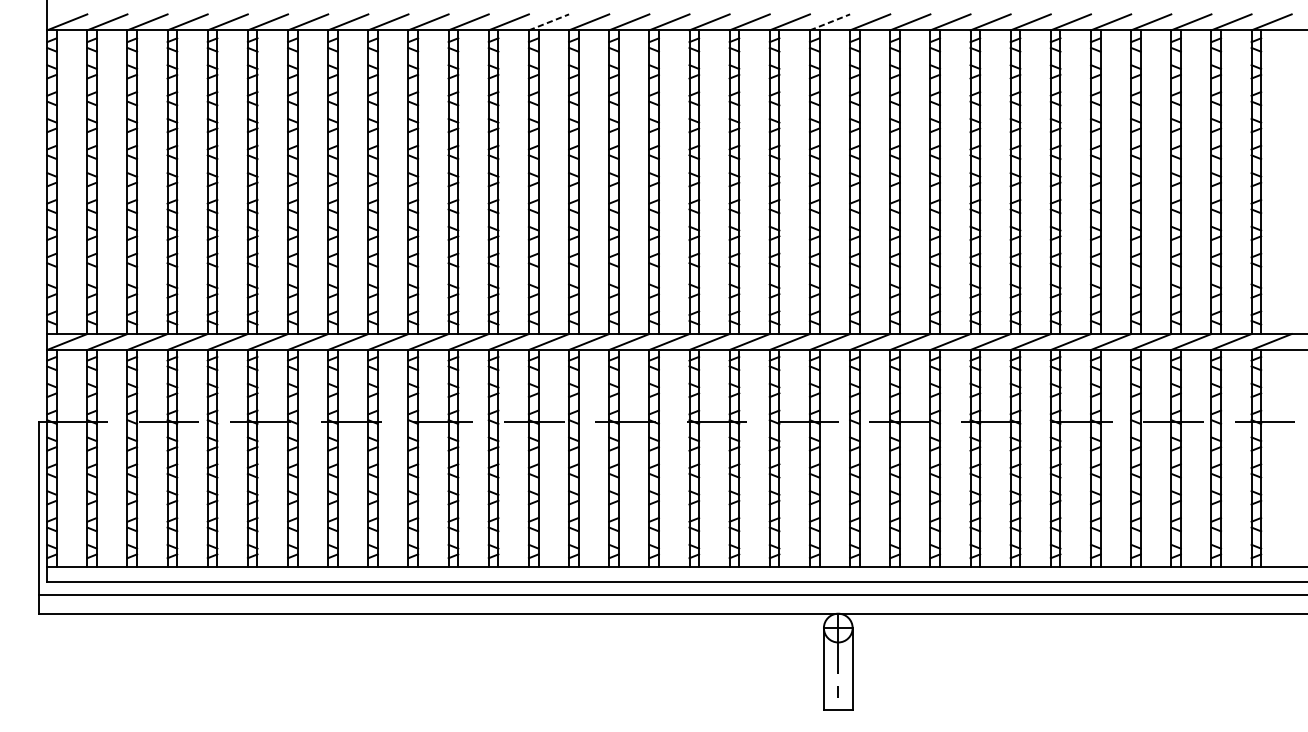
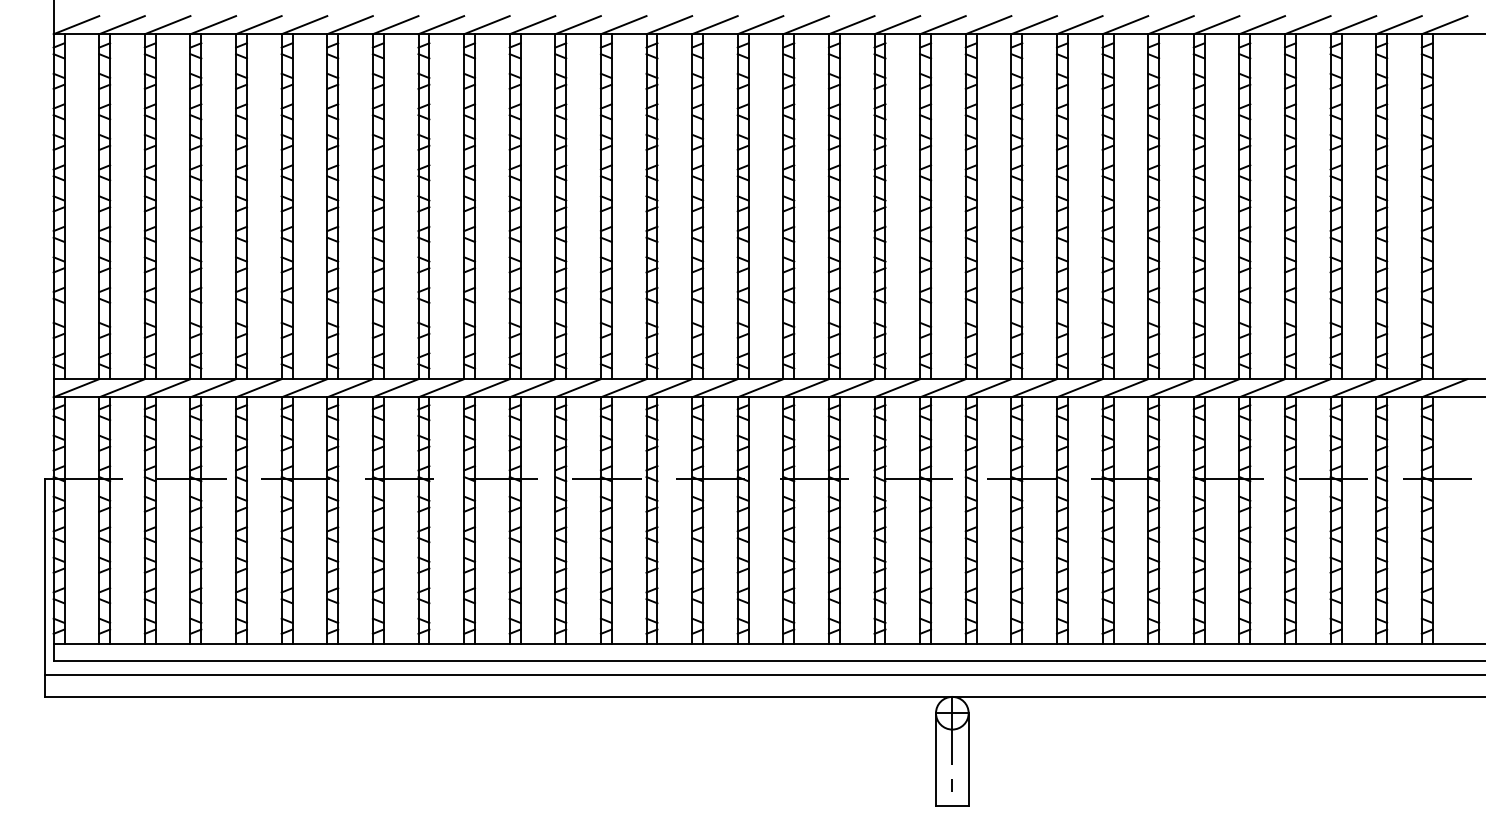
line: (548, 22) -> (623, 25), dashed -> solid
line: (829, 22) -> (942, 25), dashed -> solid

